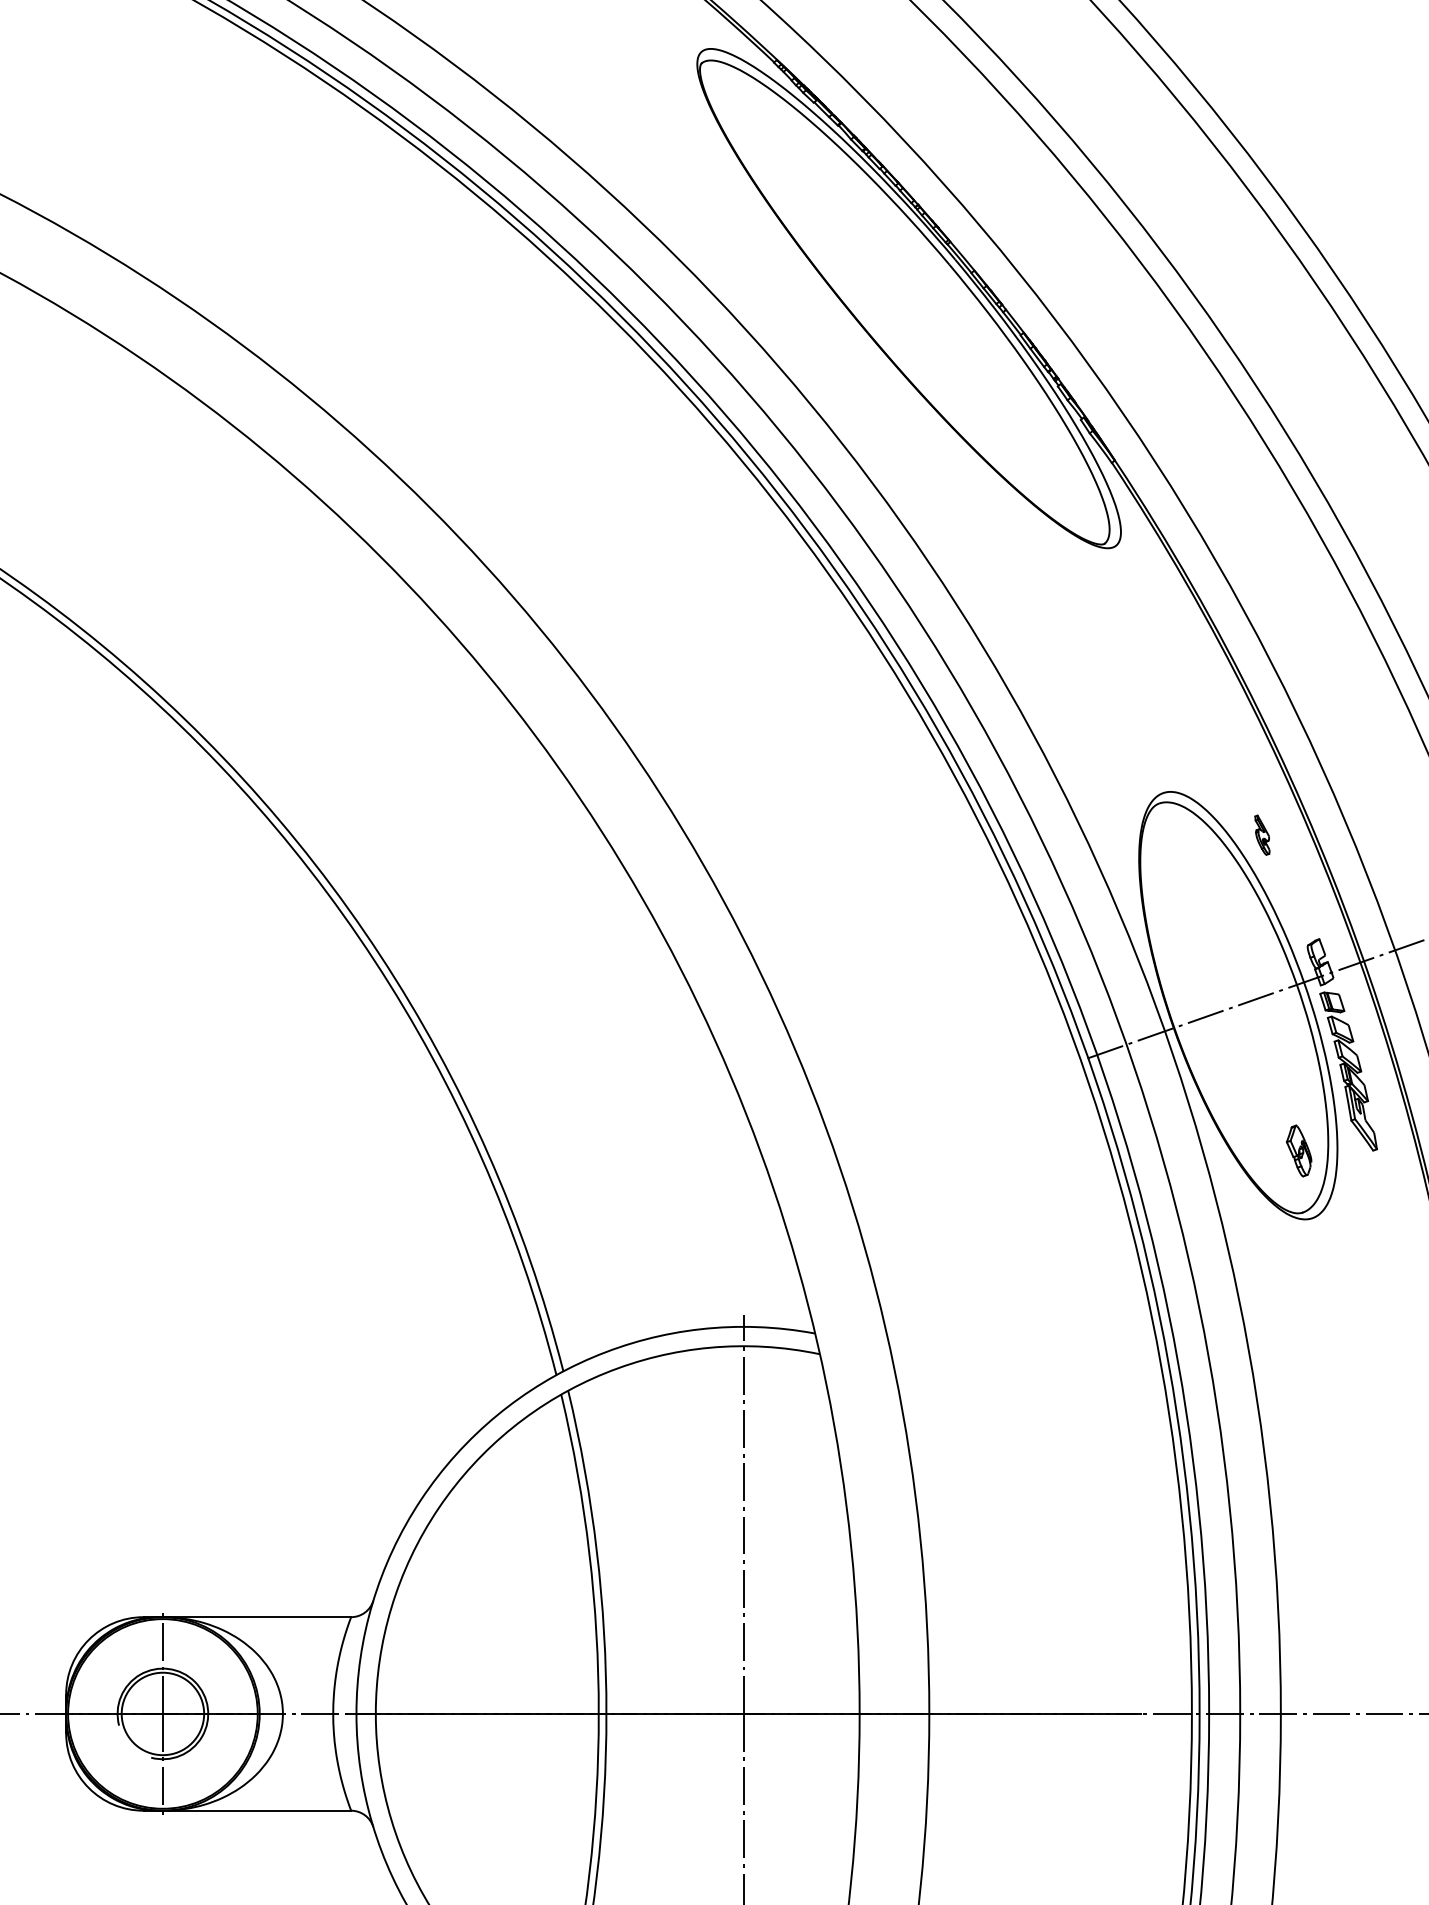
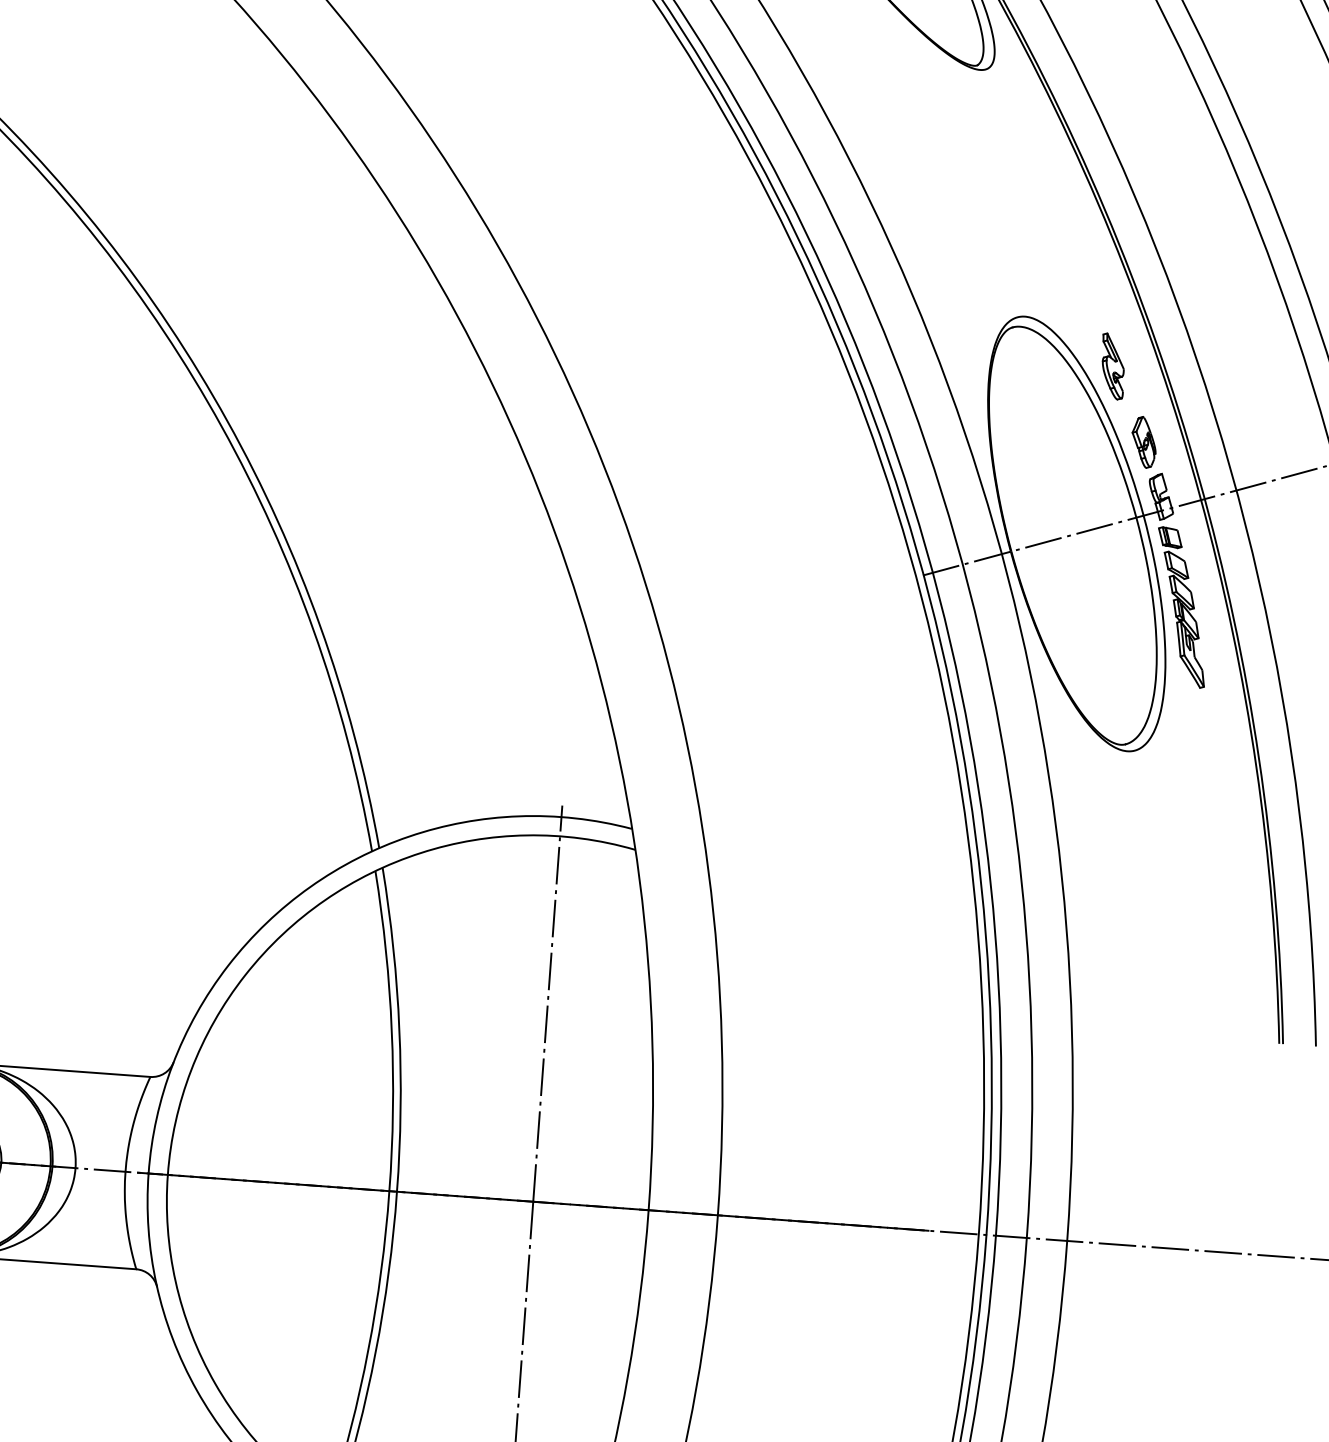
part: (1262, 834) -> (1113, 365), size x1.67
part: (1298, 1150) -> (1143, 441), moved

